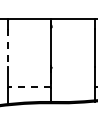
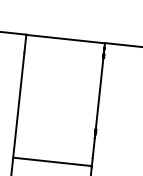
line: (8, 48) -> (21, 87), dashed -> solid
line: (29, 87) -> (51, 162), dashed -> solid

